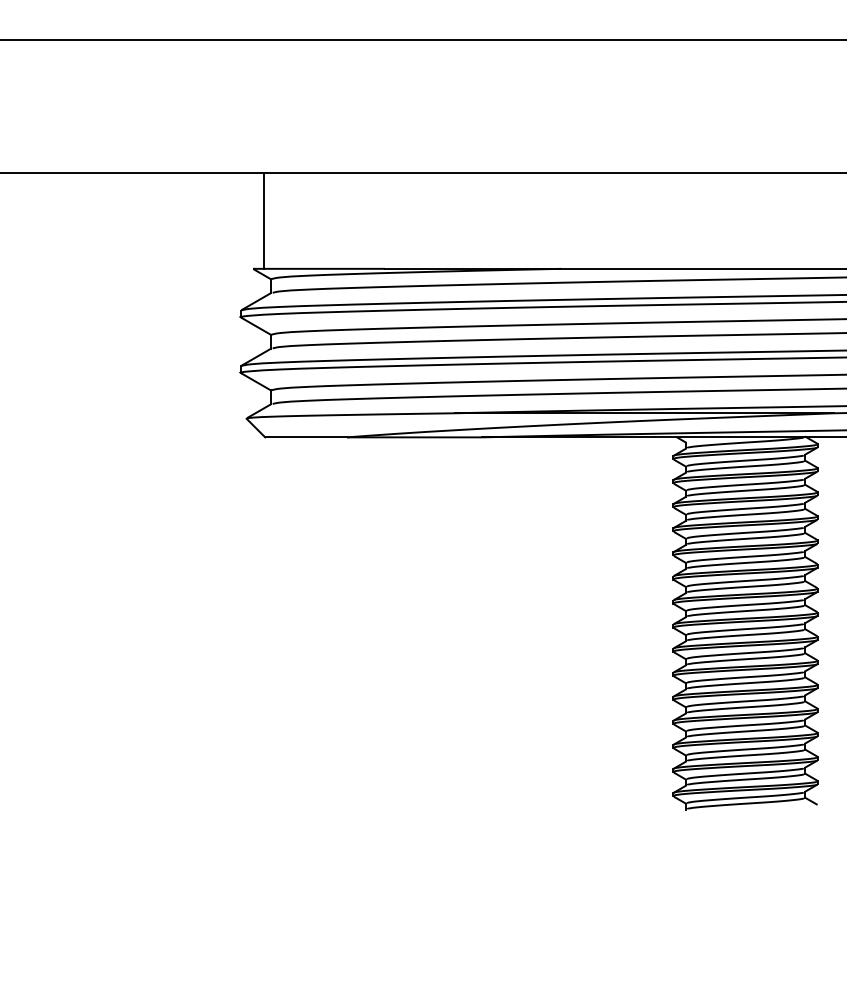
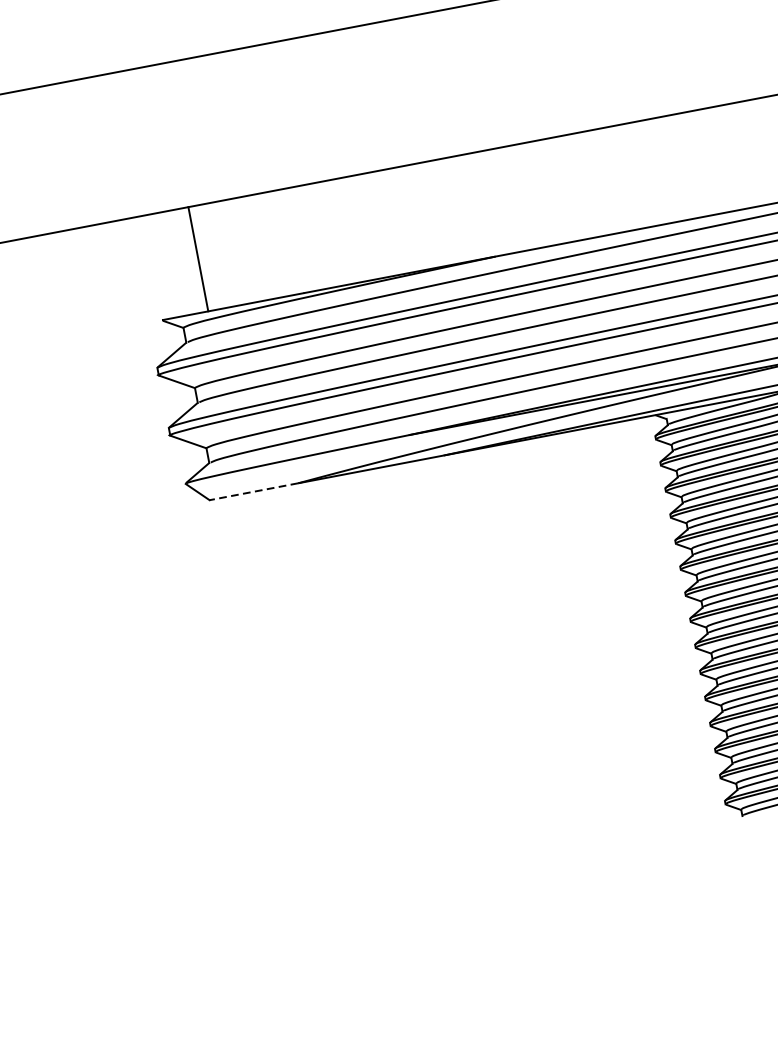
line: (264, 220) -> (198, 258), moved
line: (306, 437) -> (254, 491), solid -> dashed

